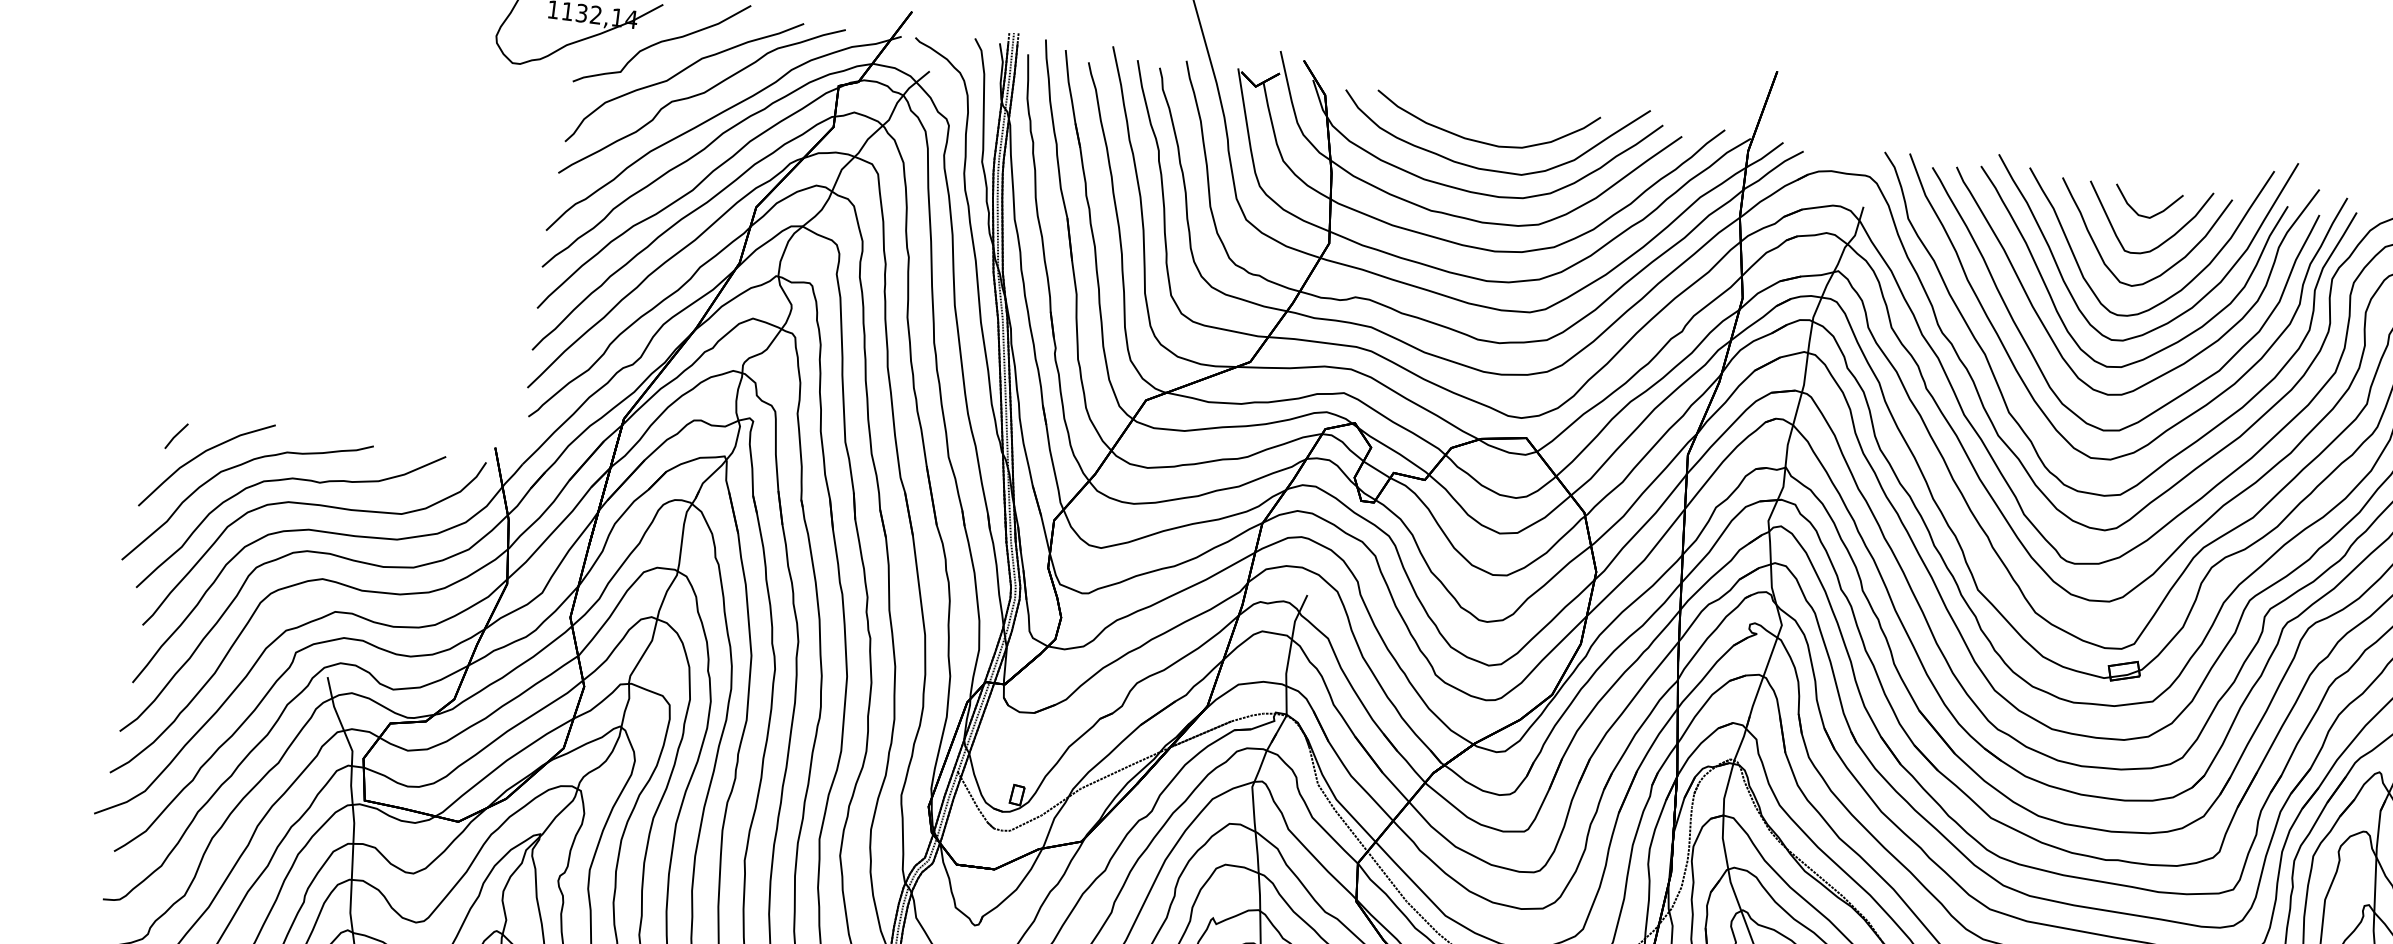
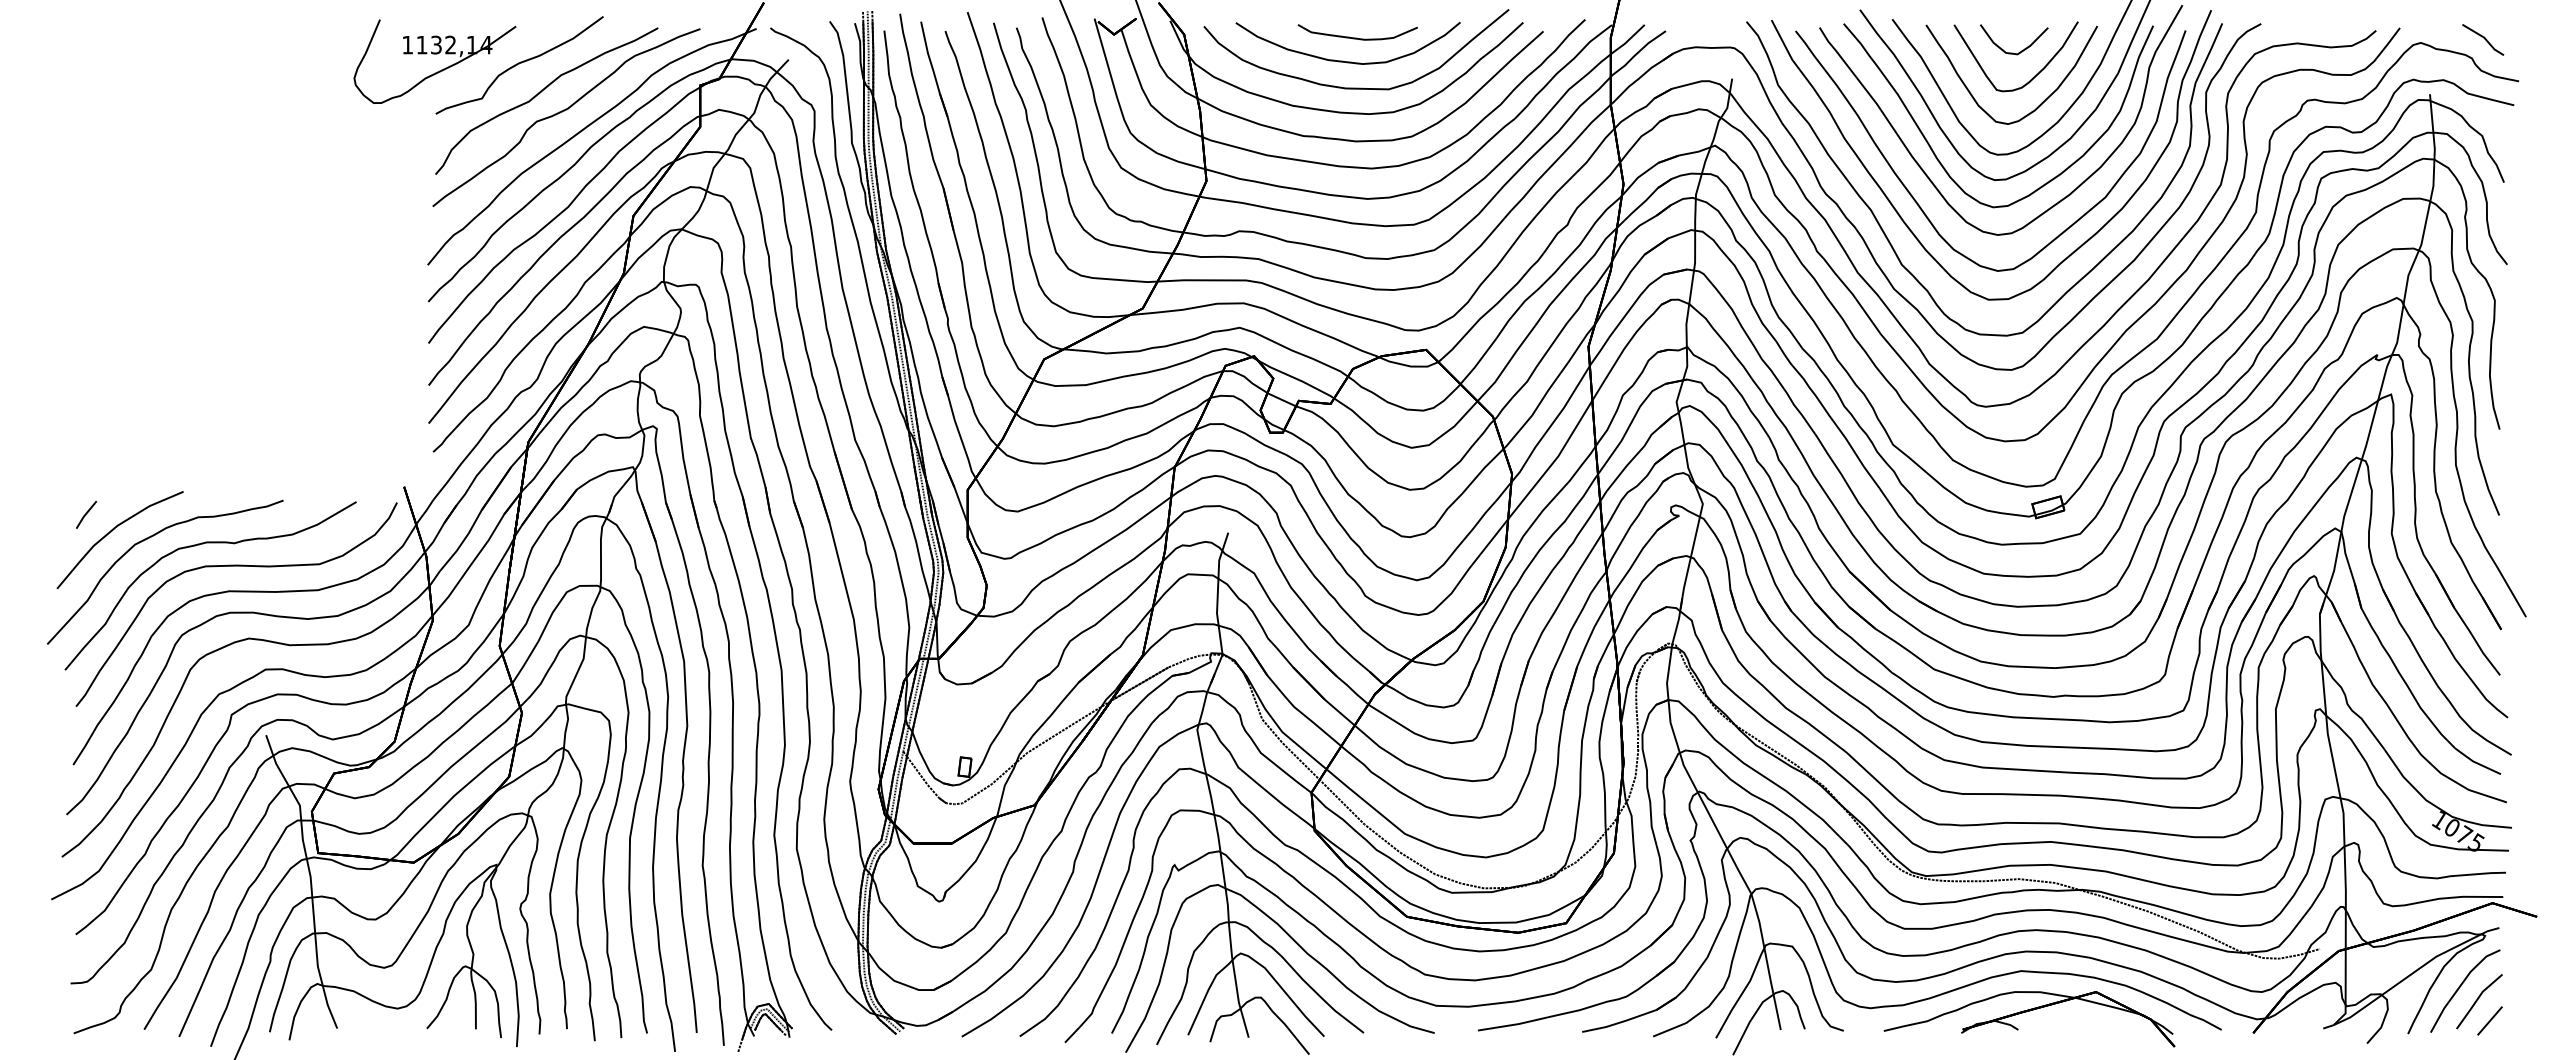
part: (1497, 114) -> (1357, 32), added

